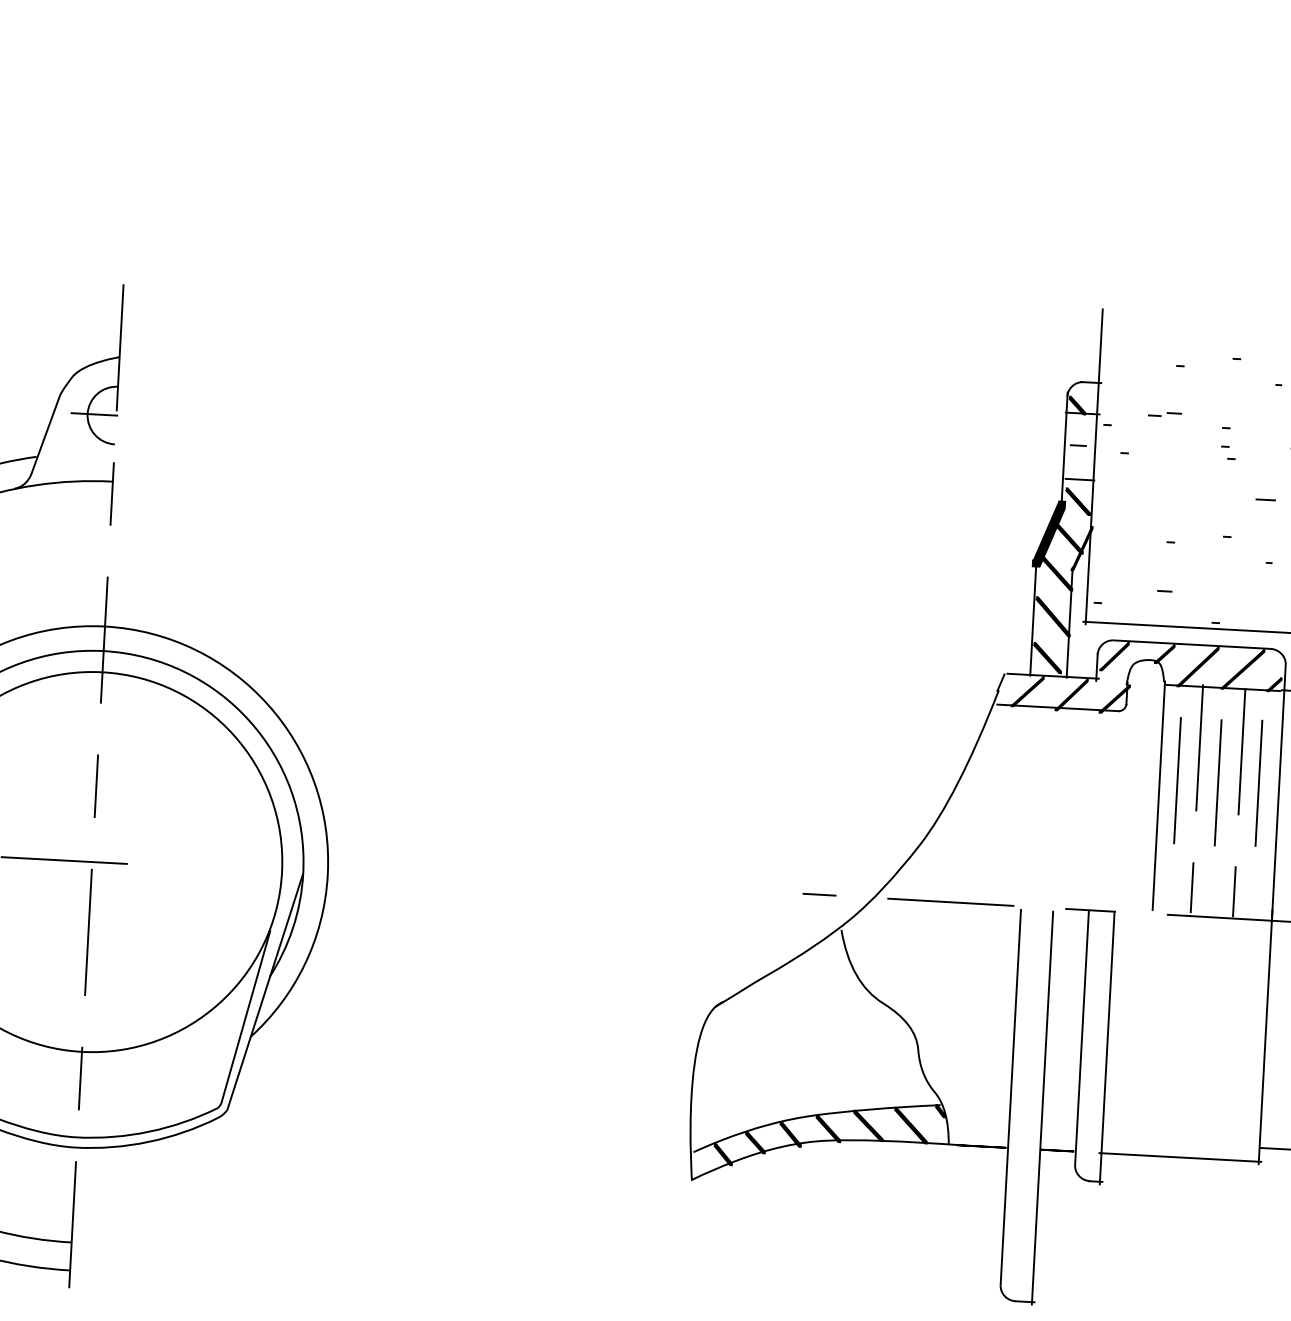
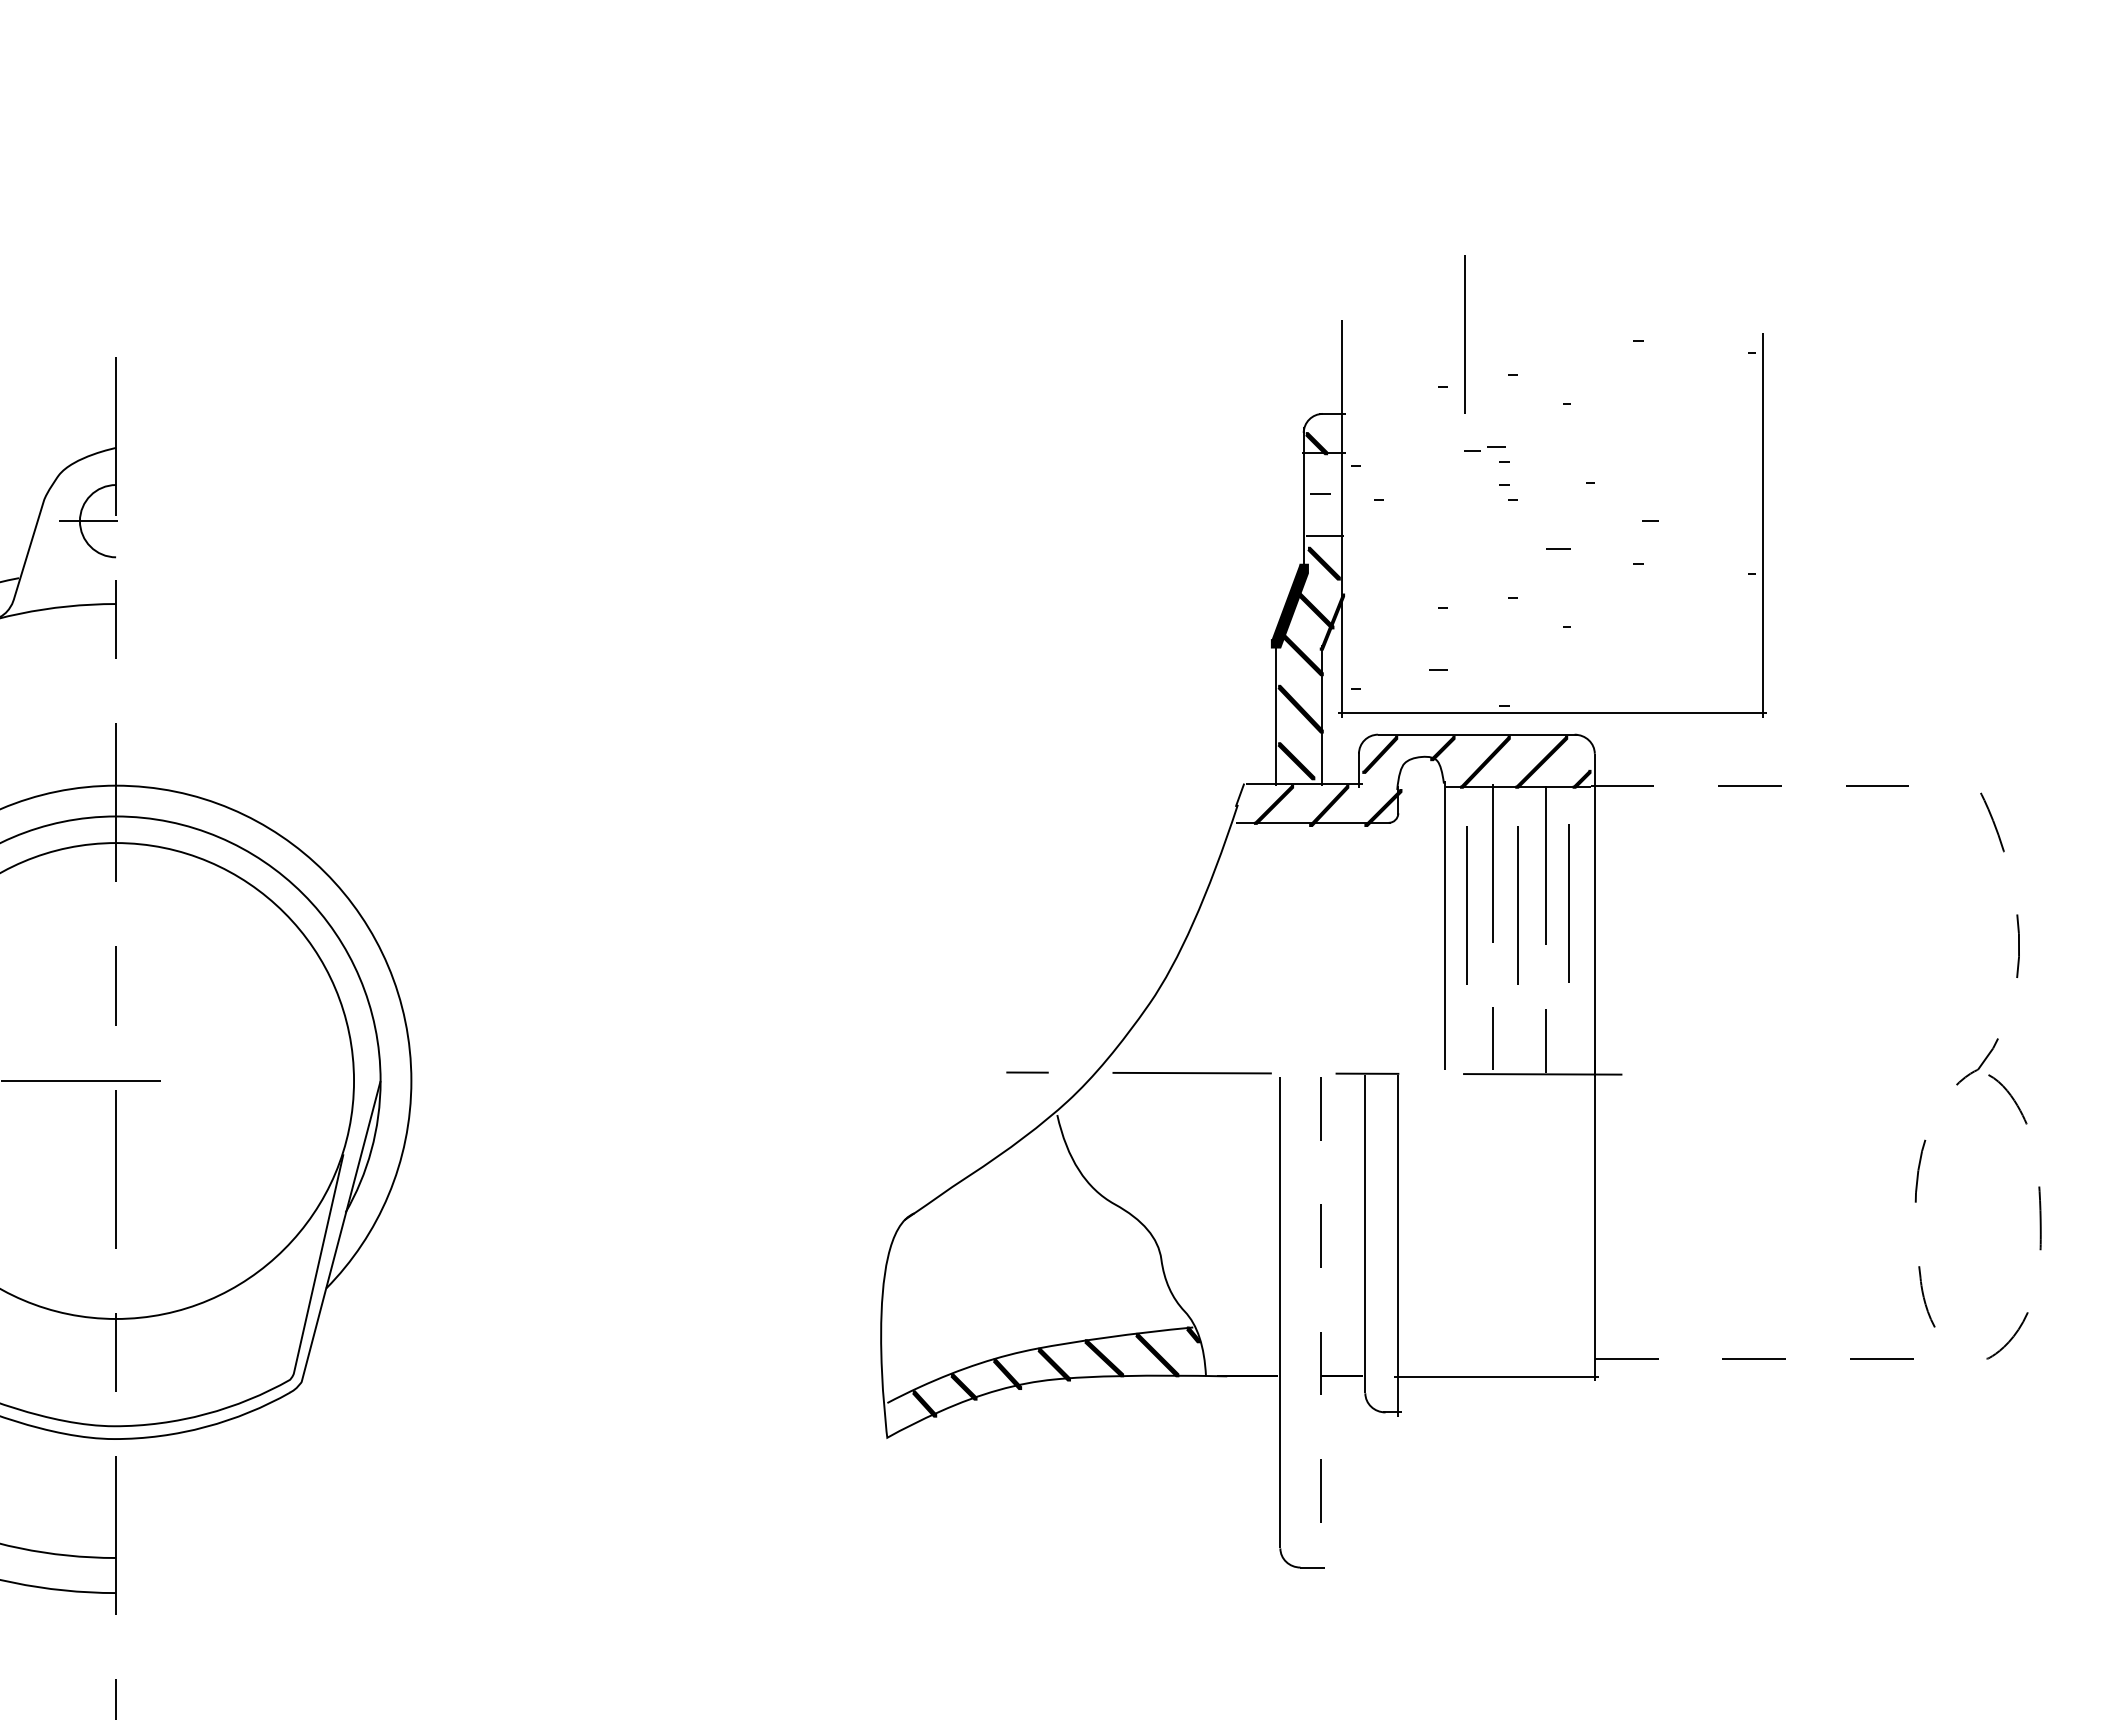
line: (1199, 324) -> (1464, 334), added
part: (1164, 414) -> (1484, 448), moved
line: (1042, 1108) -> (1320, 1324), solid -> dashed

